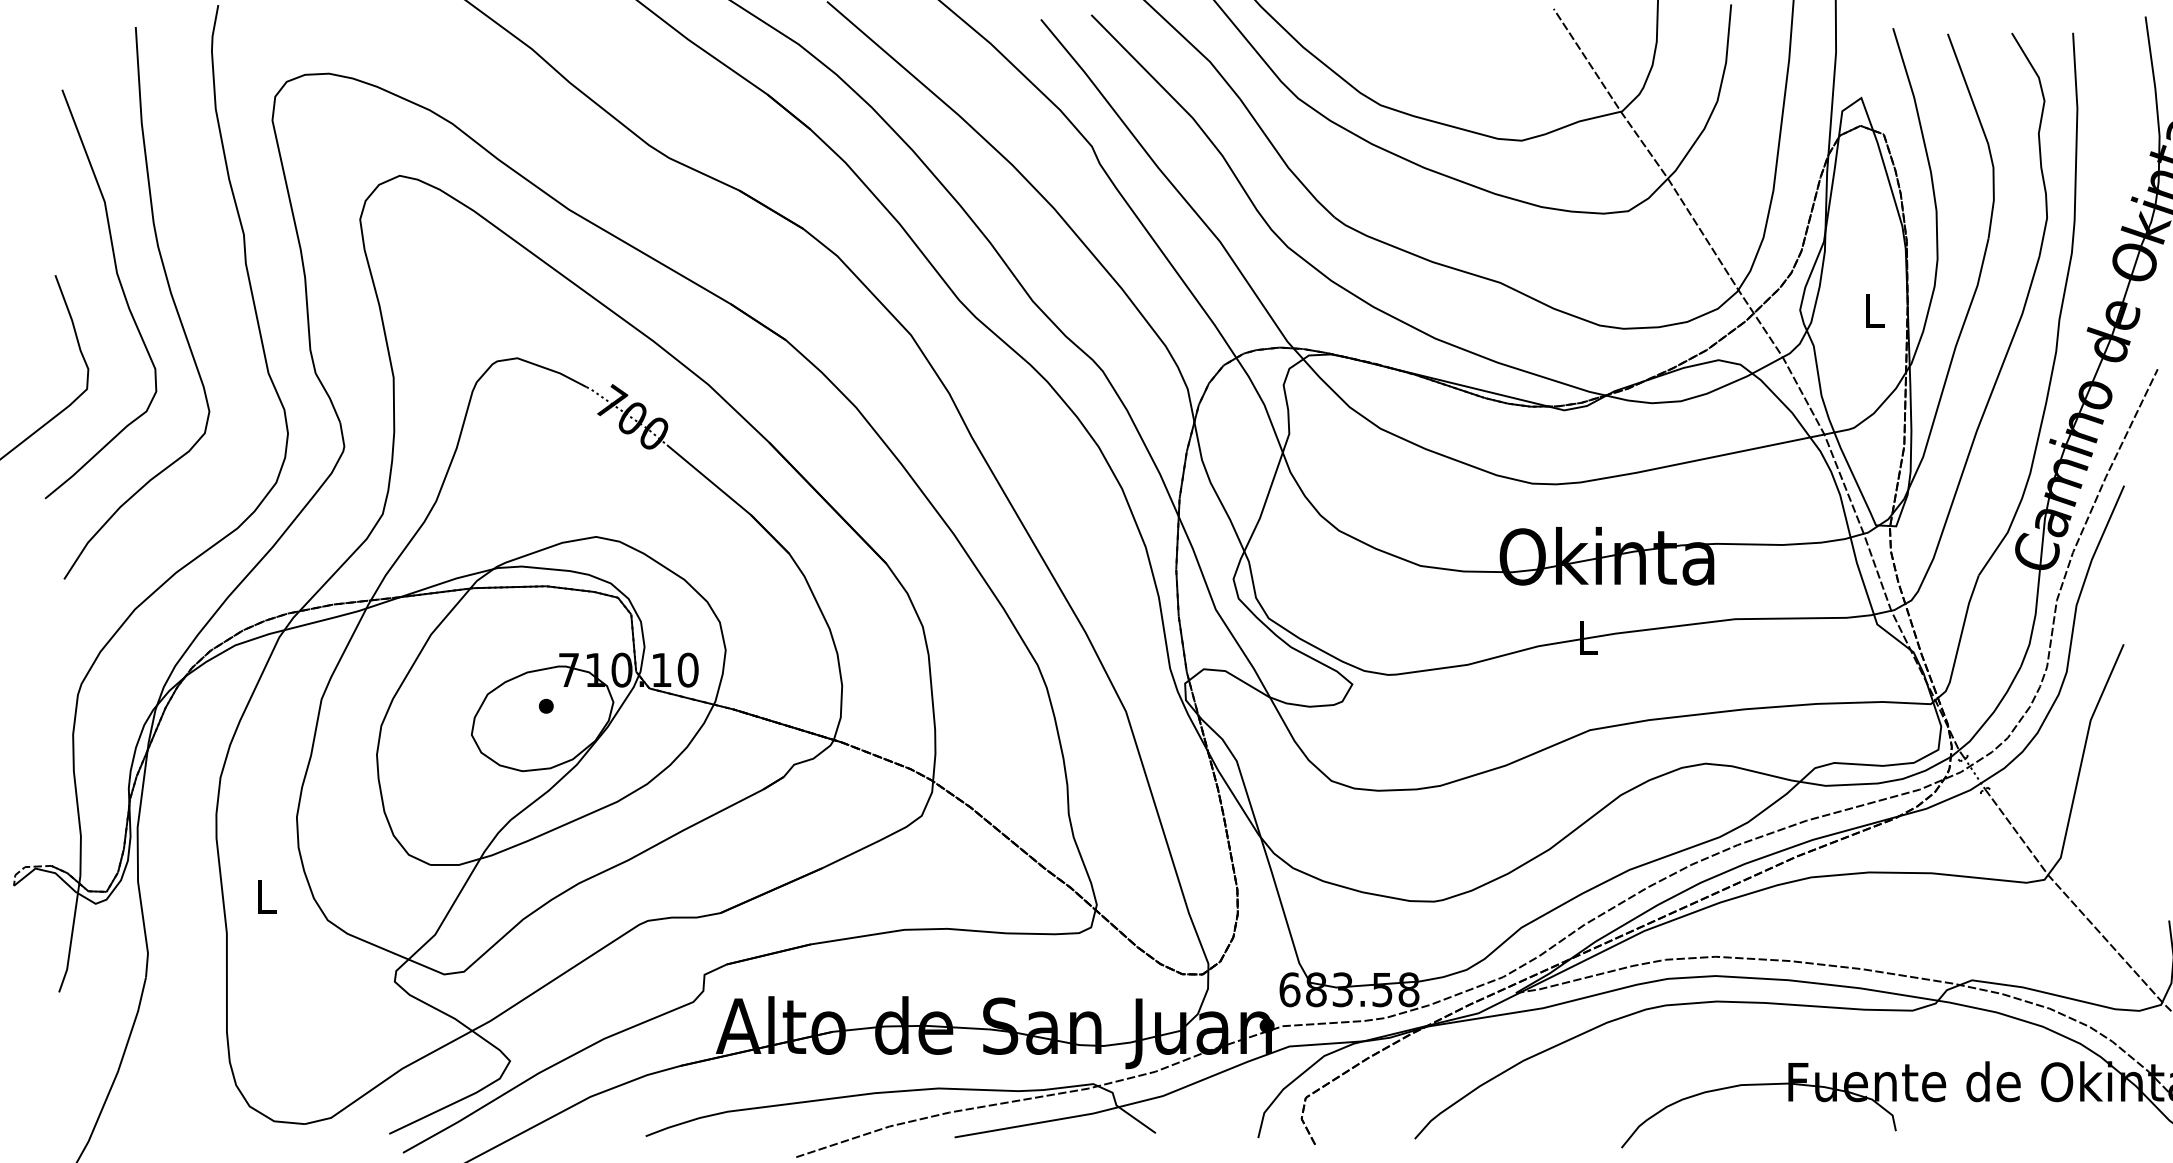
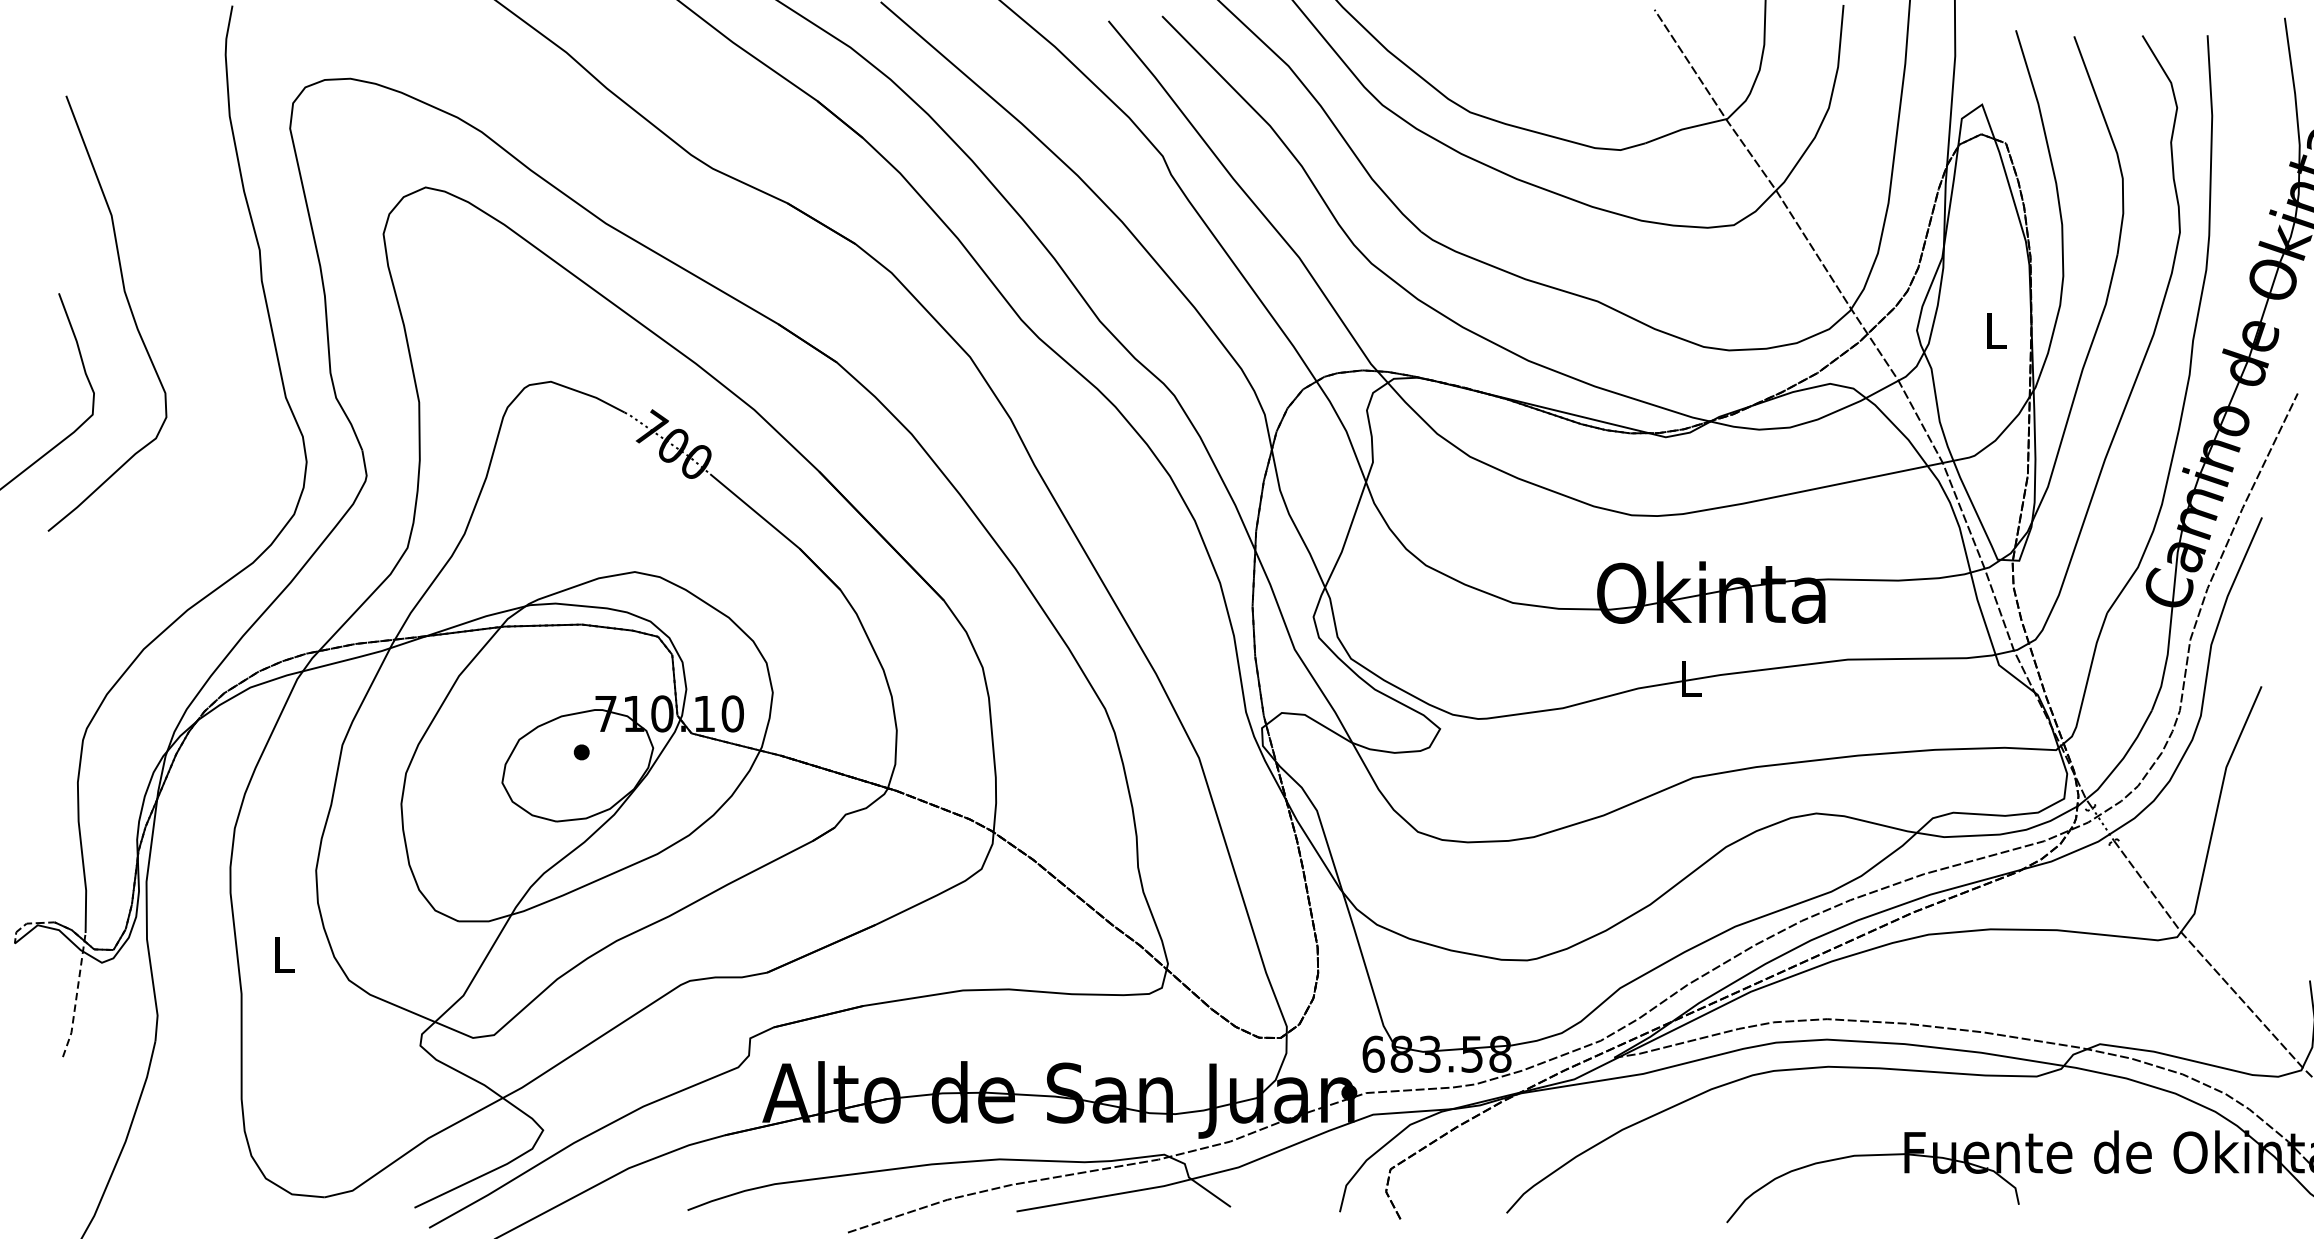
curve: (169, 292) -> (180, 311), removed
line: (72, 935) -> (77, 996), solid -> dashed

